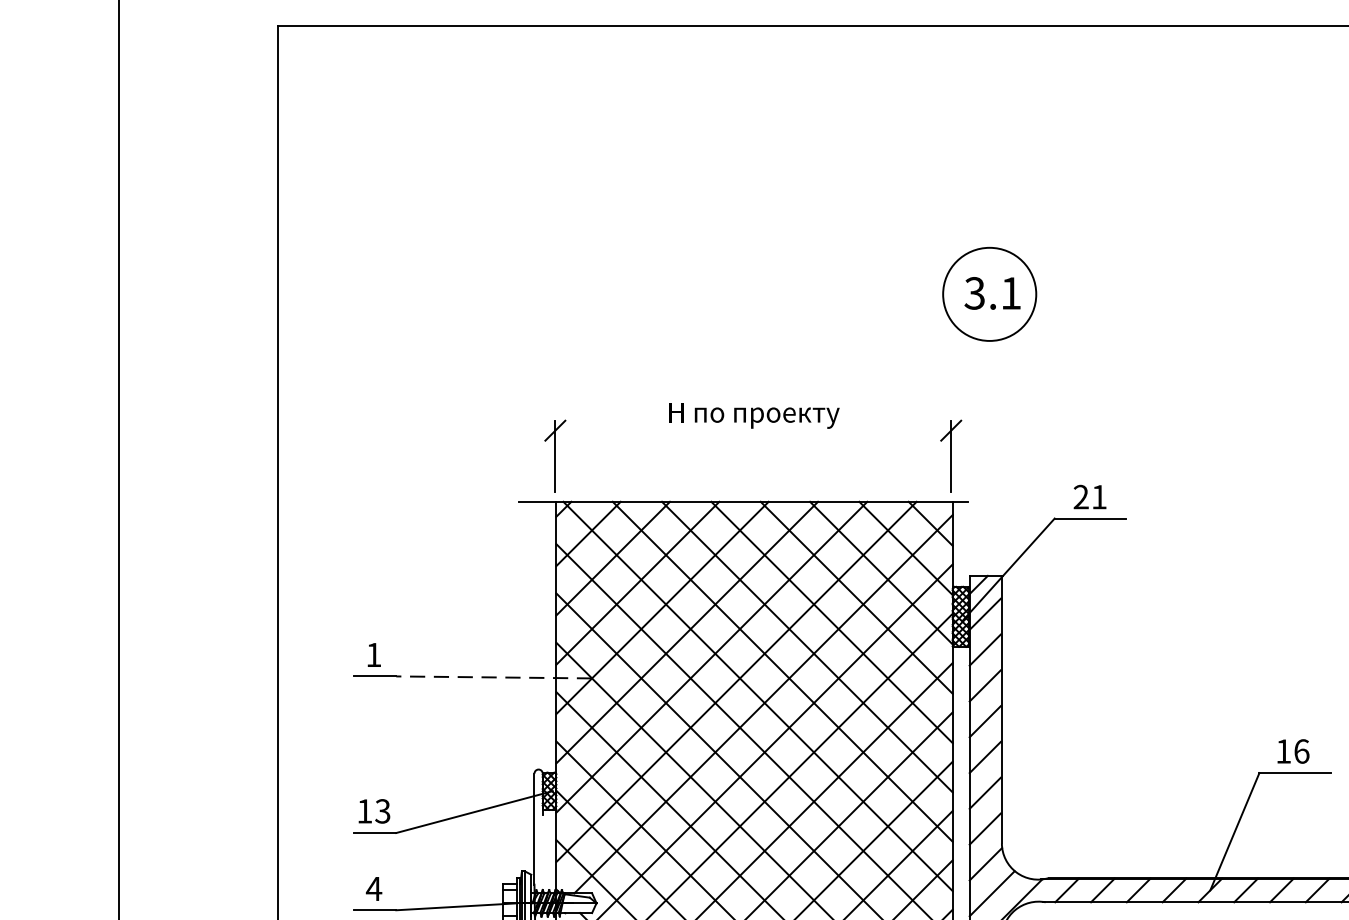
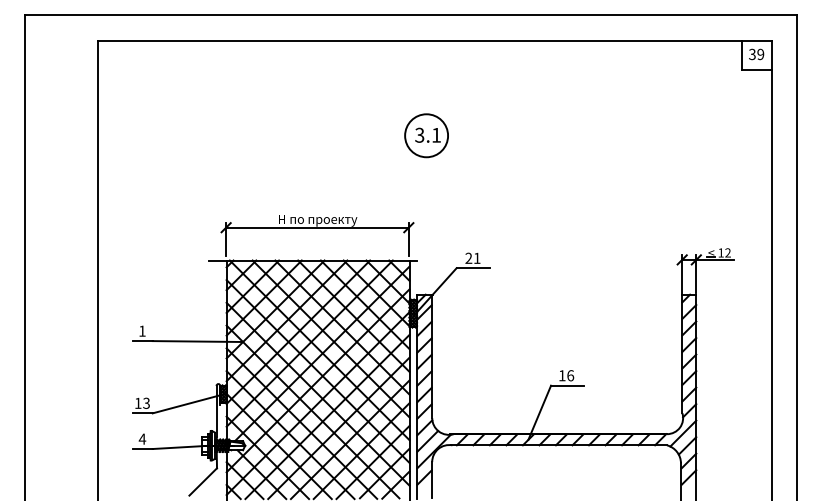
part: (989, 293) -> (426, 135), moved
line: (753, 430) -> (317, 227), added
line: (493, 677) -> (197, 341), dashed -> solid

